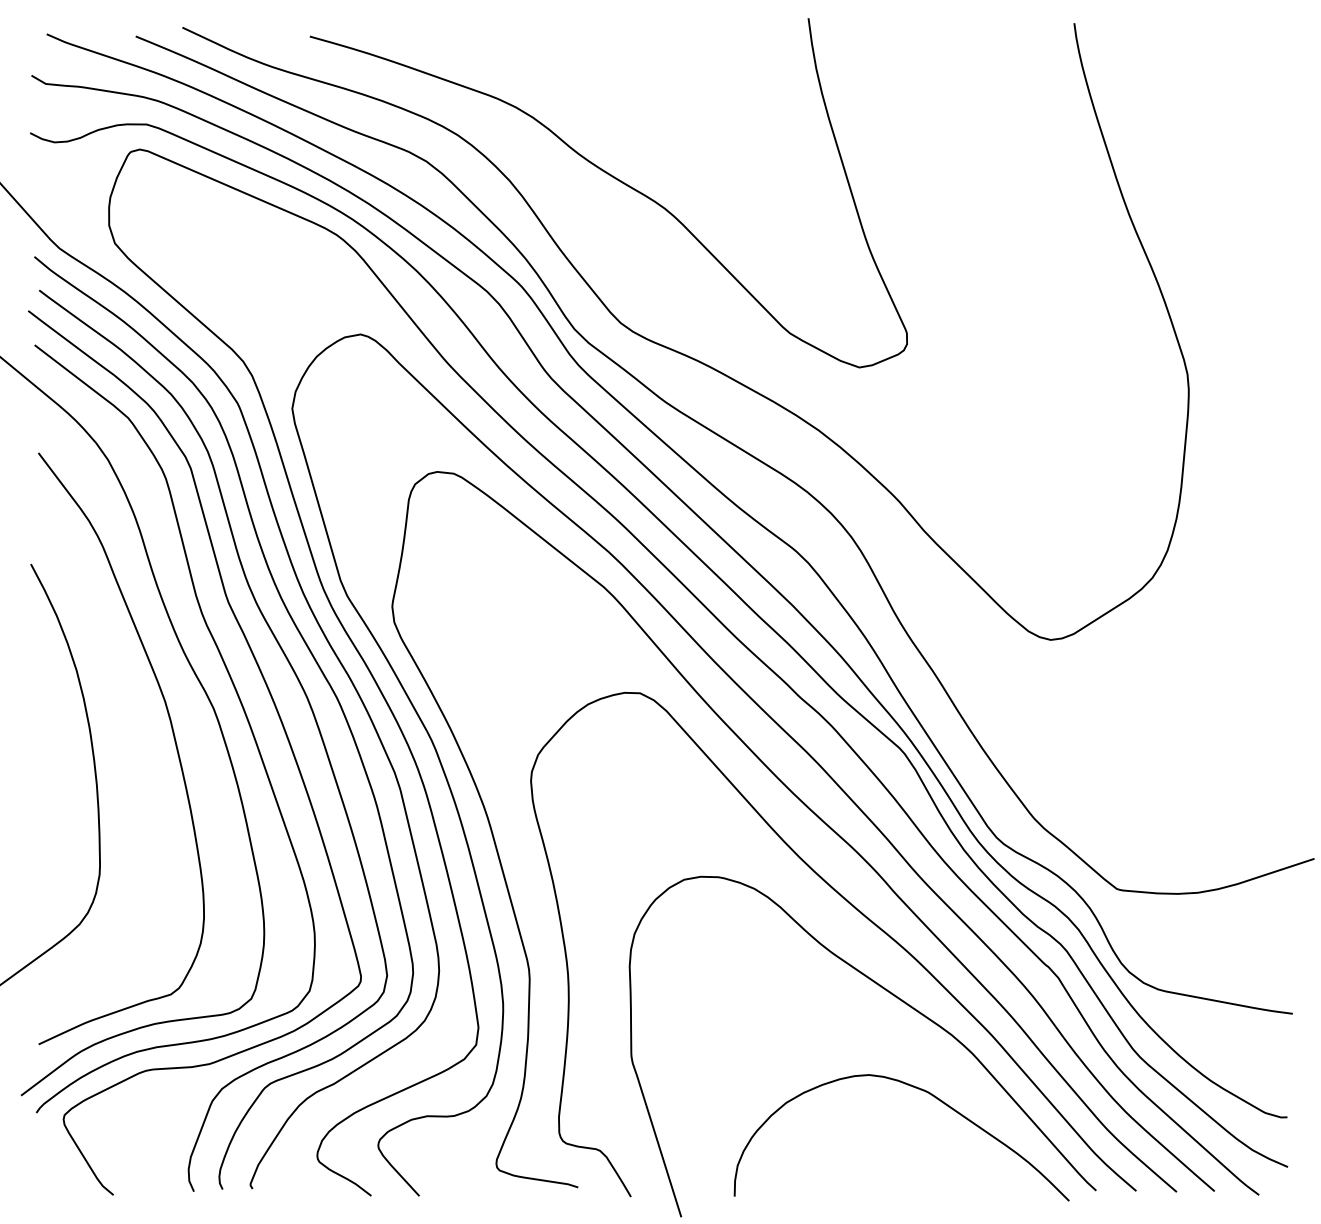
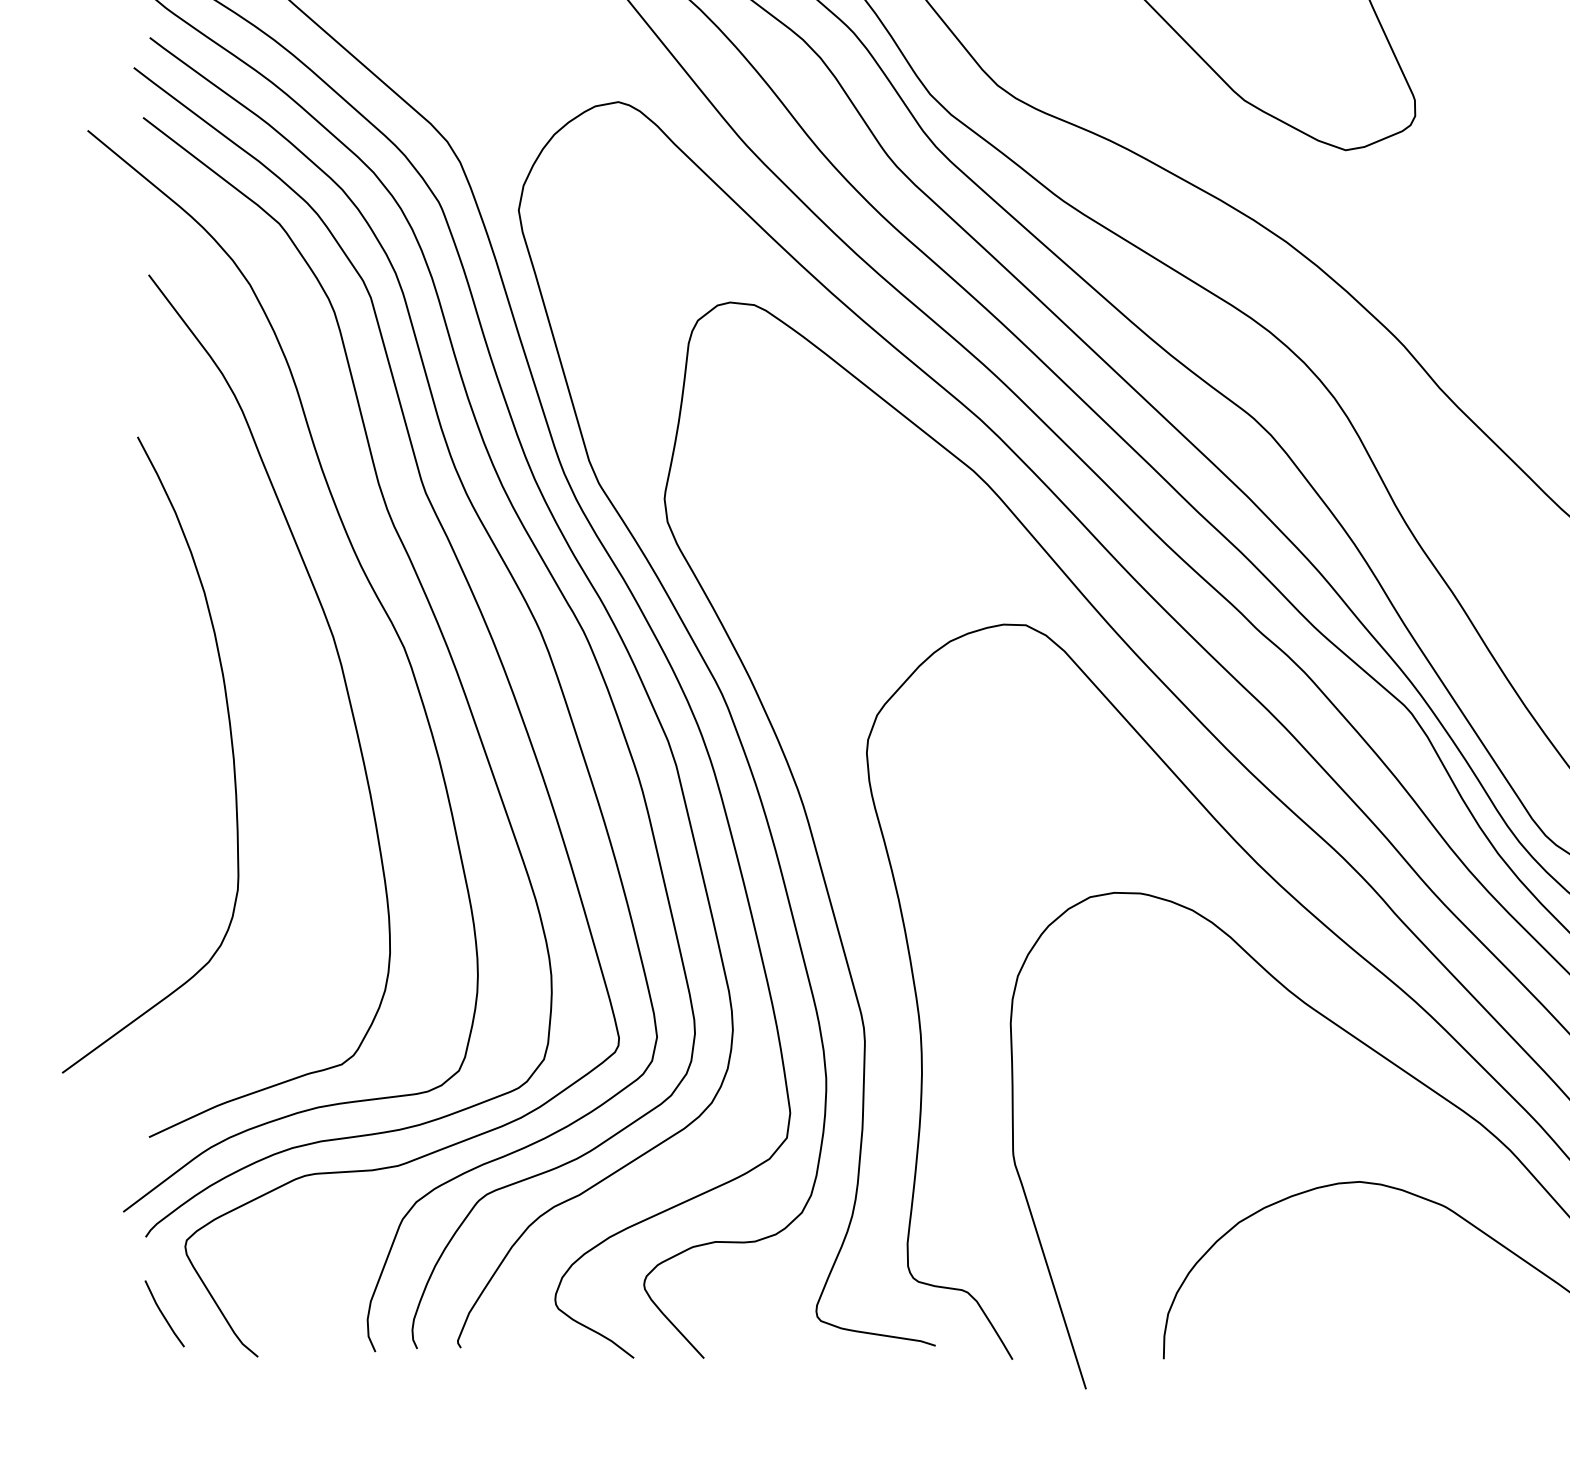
line: (48, 1165) -> (163, 1313), added

